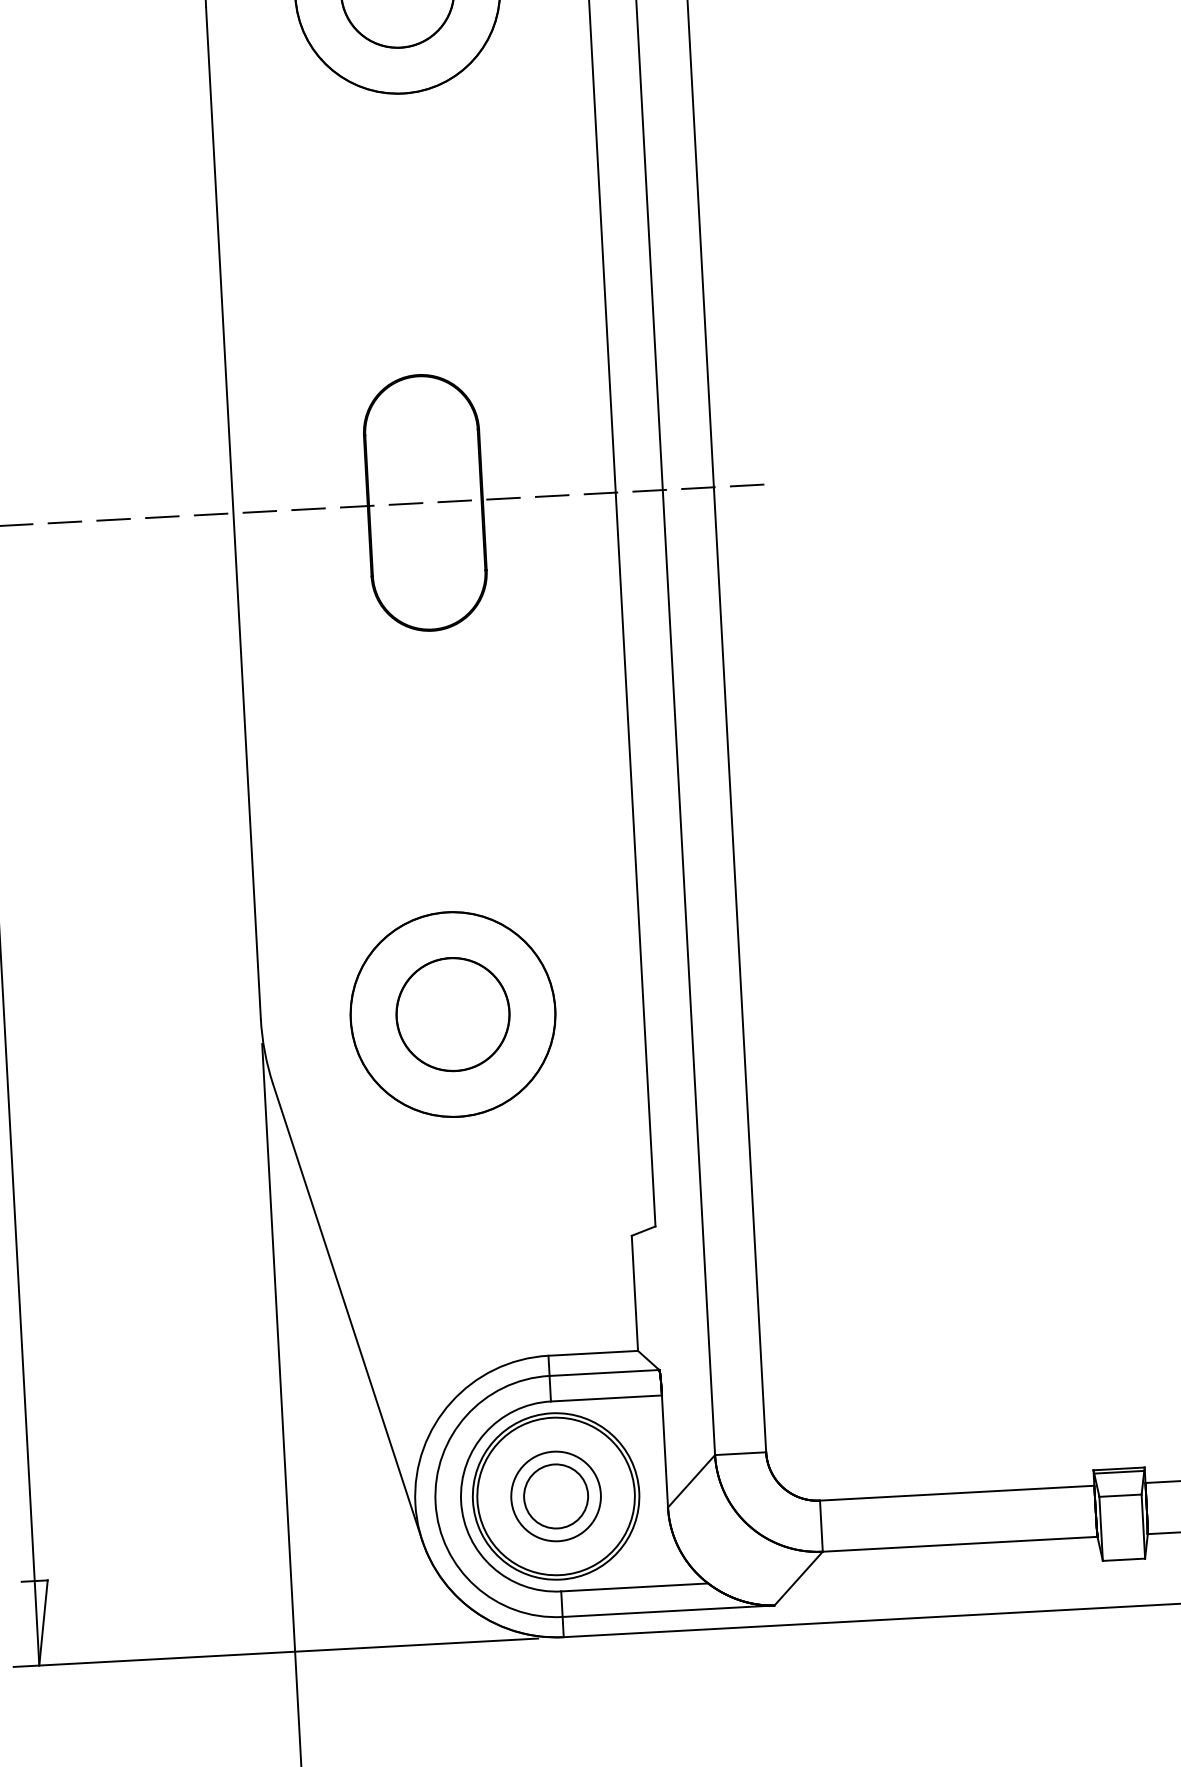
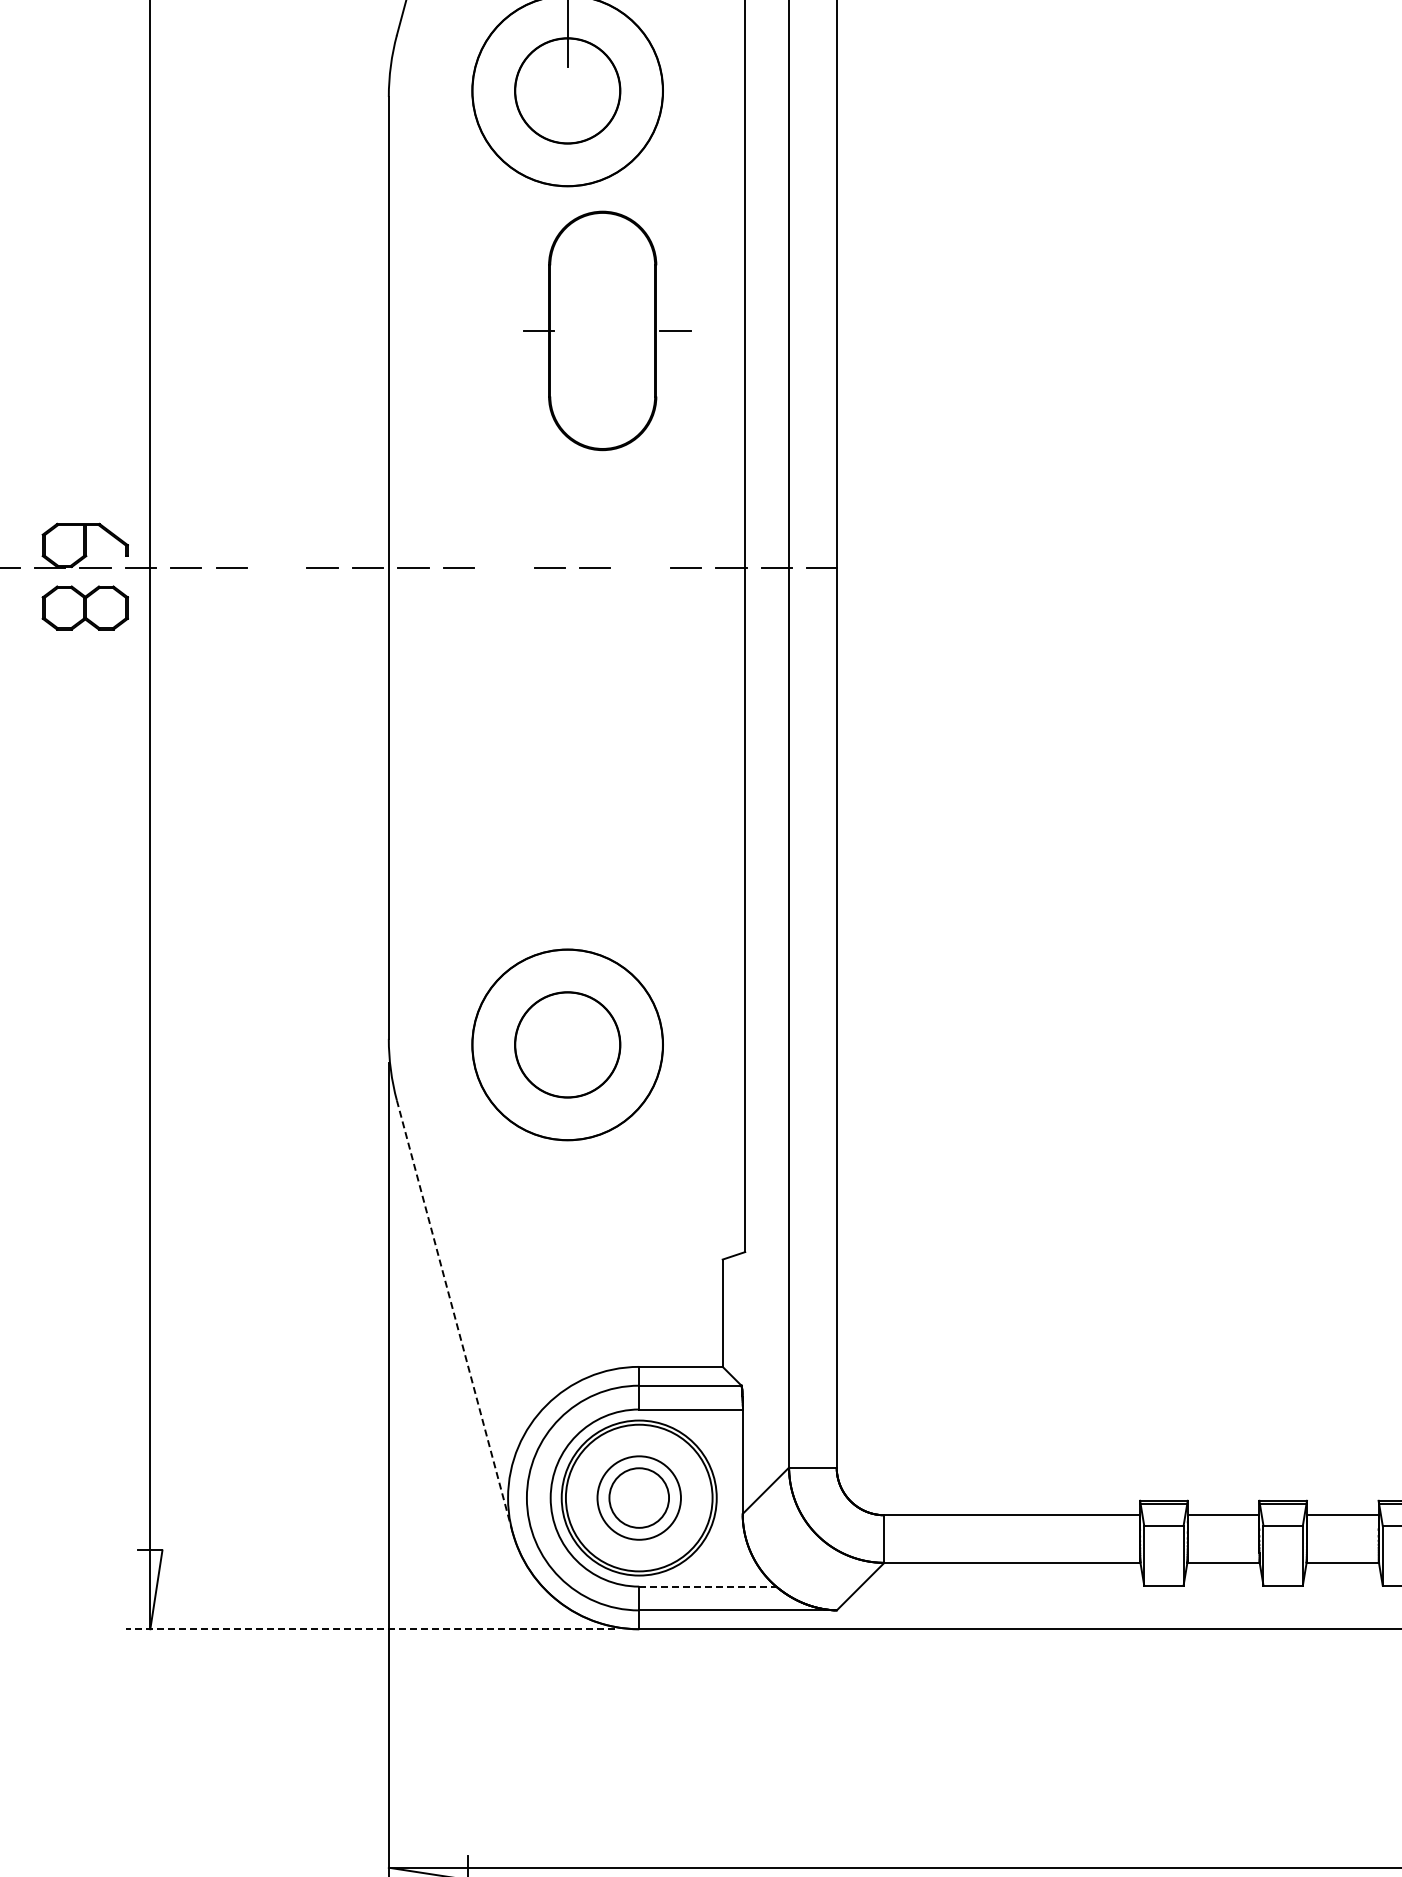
line: (746, 485) -> (867, 567), removed
part: (430, 502) -> (607, 330), moved
line: (112, 519) -> (276, 567), removed
line: (347, 1311) -> (454, 1315), solid -> dashed
line: (634, 1587) -> (707, 1586), solid -> dashed
line: (275, 1653) -> (370, 1629), solid -> dashed

